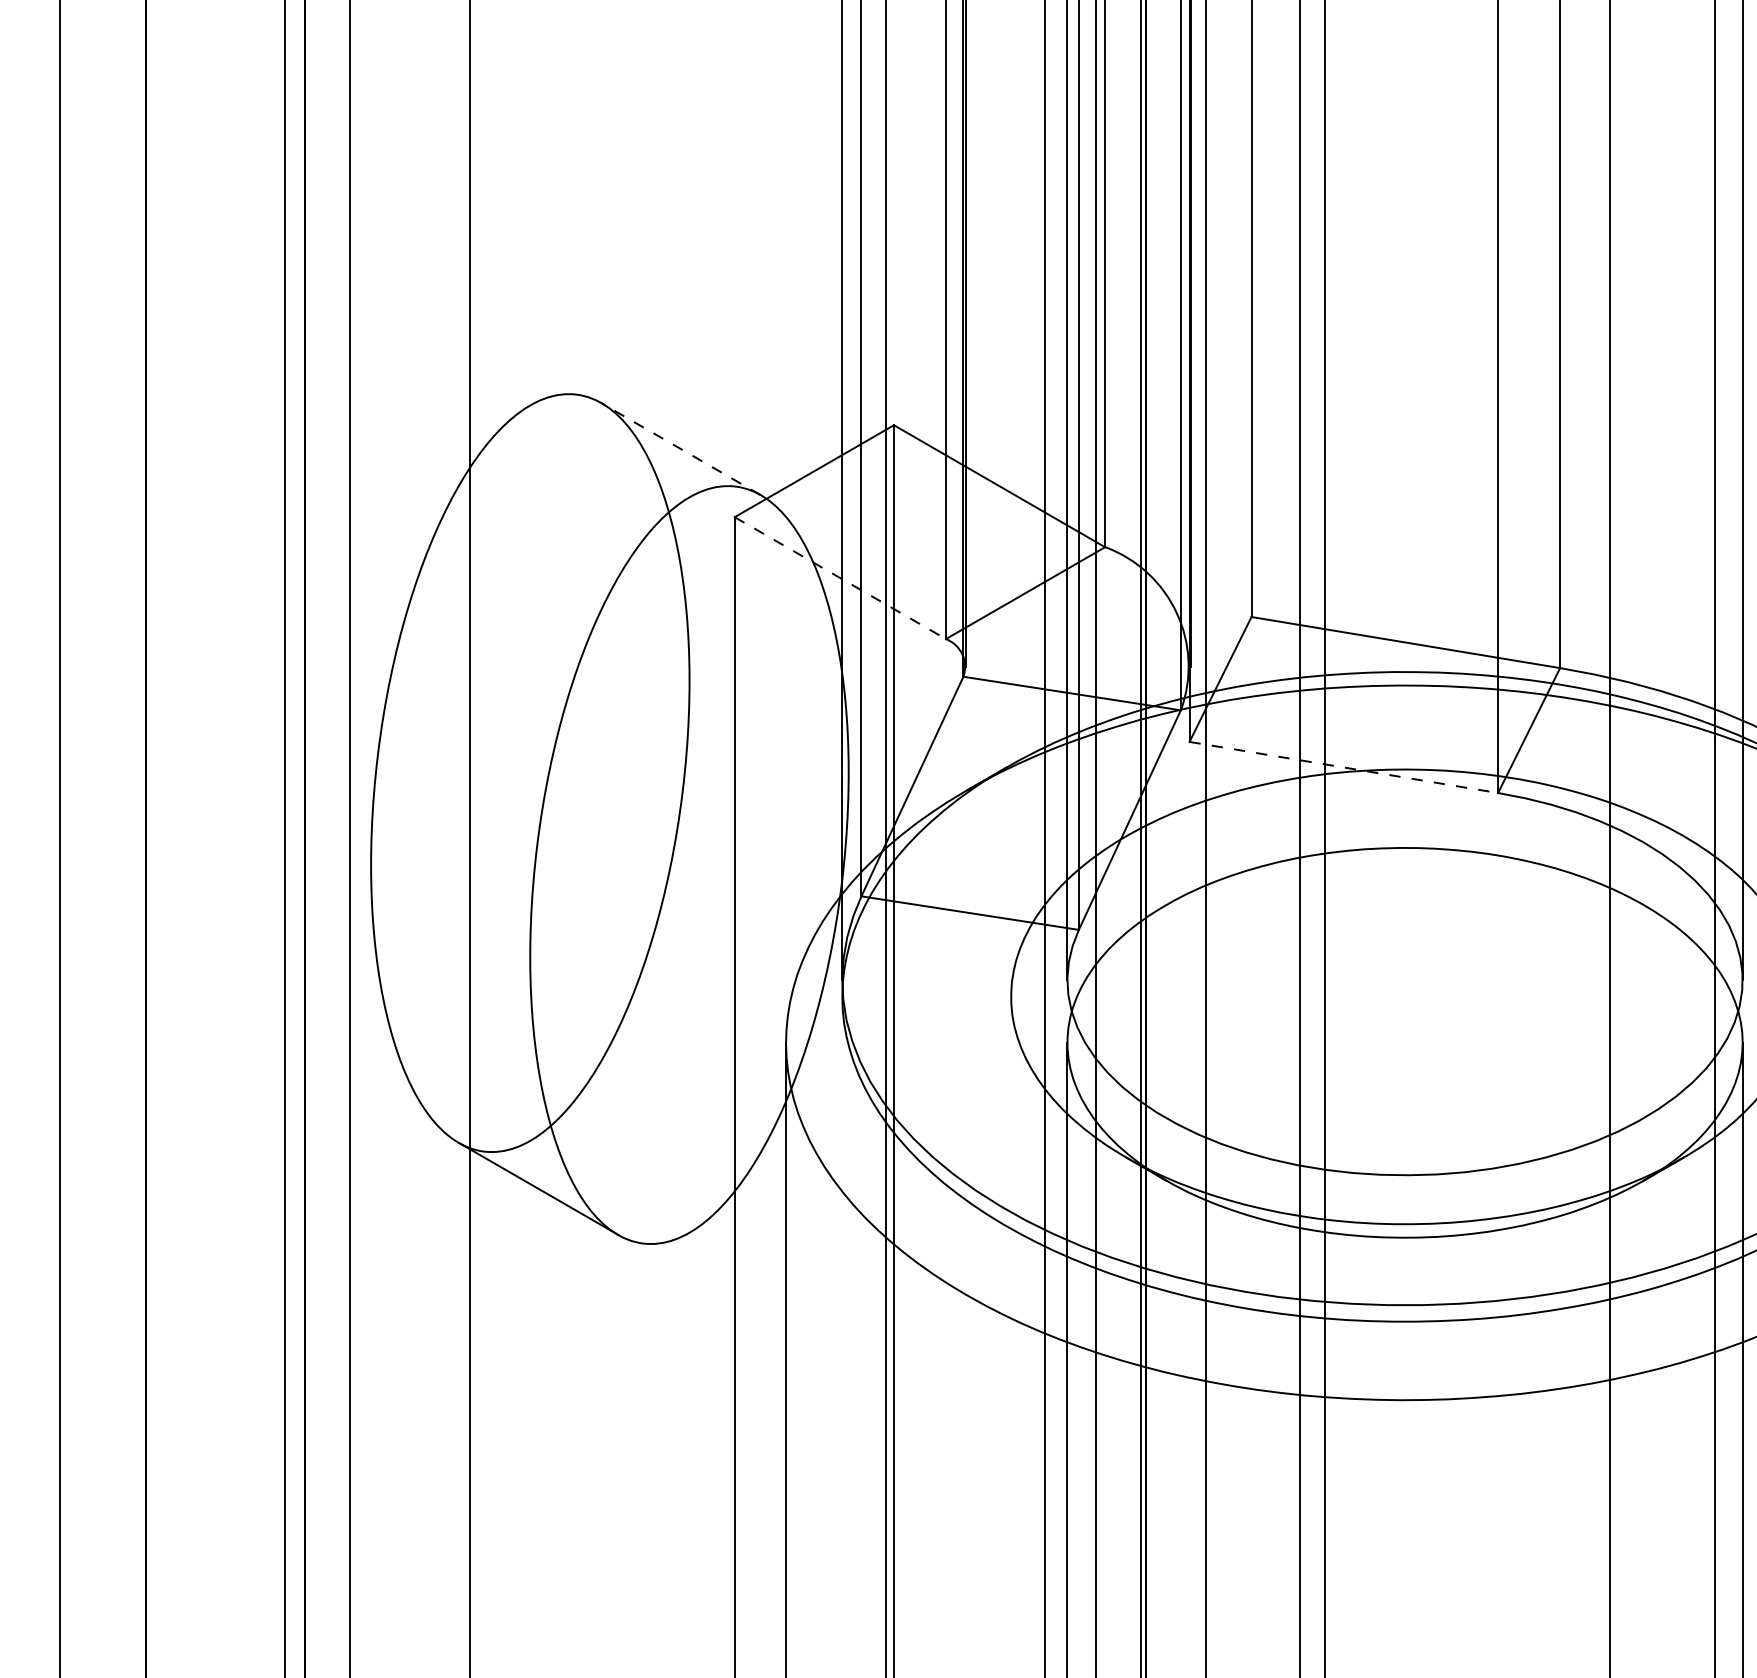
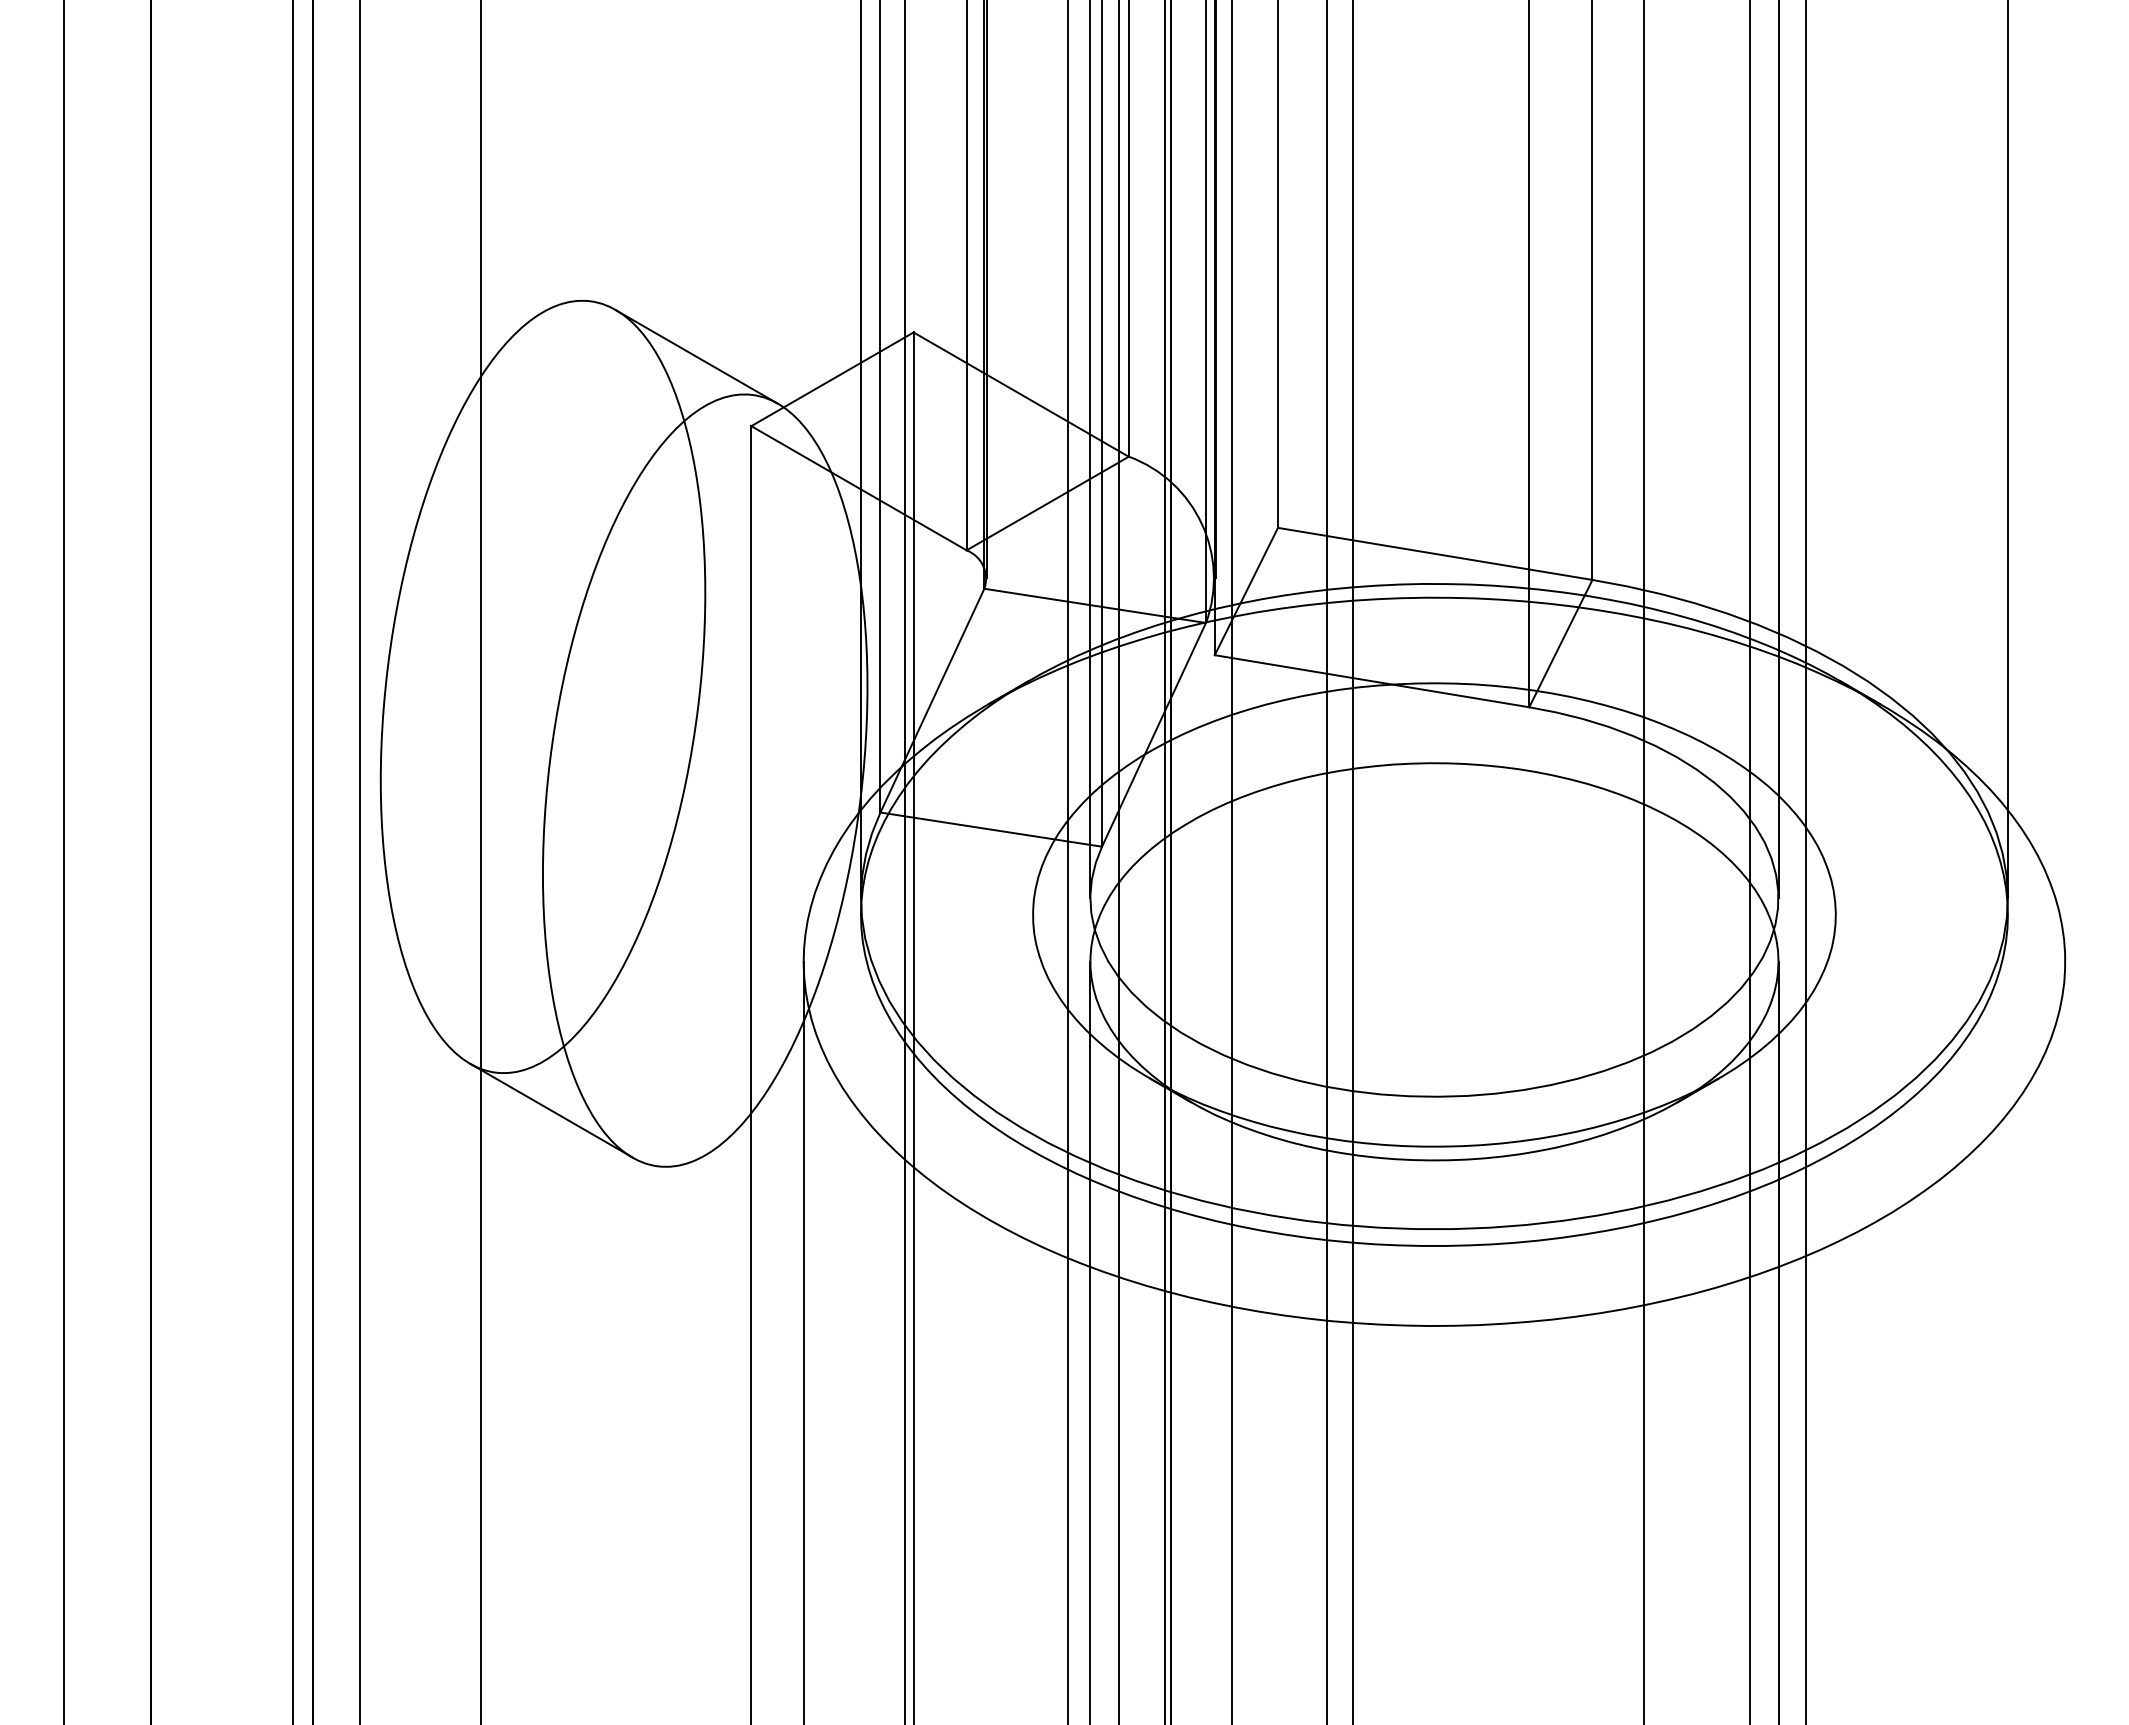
line: (680, 448) -> (696, 356), dashed -> solid
line: (840, 578) -> (859, 488), dashed -> solid
line: (1344, 767) -> (1372, 681), dashed -> solid

